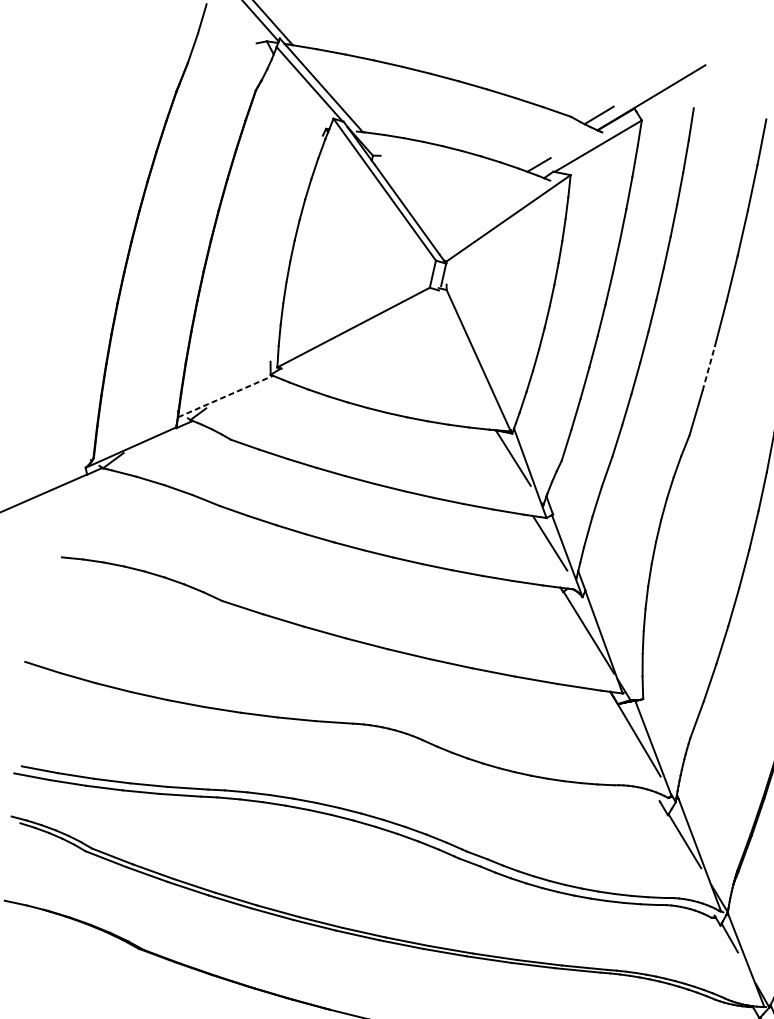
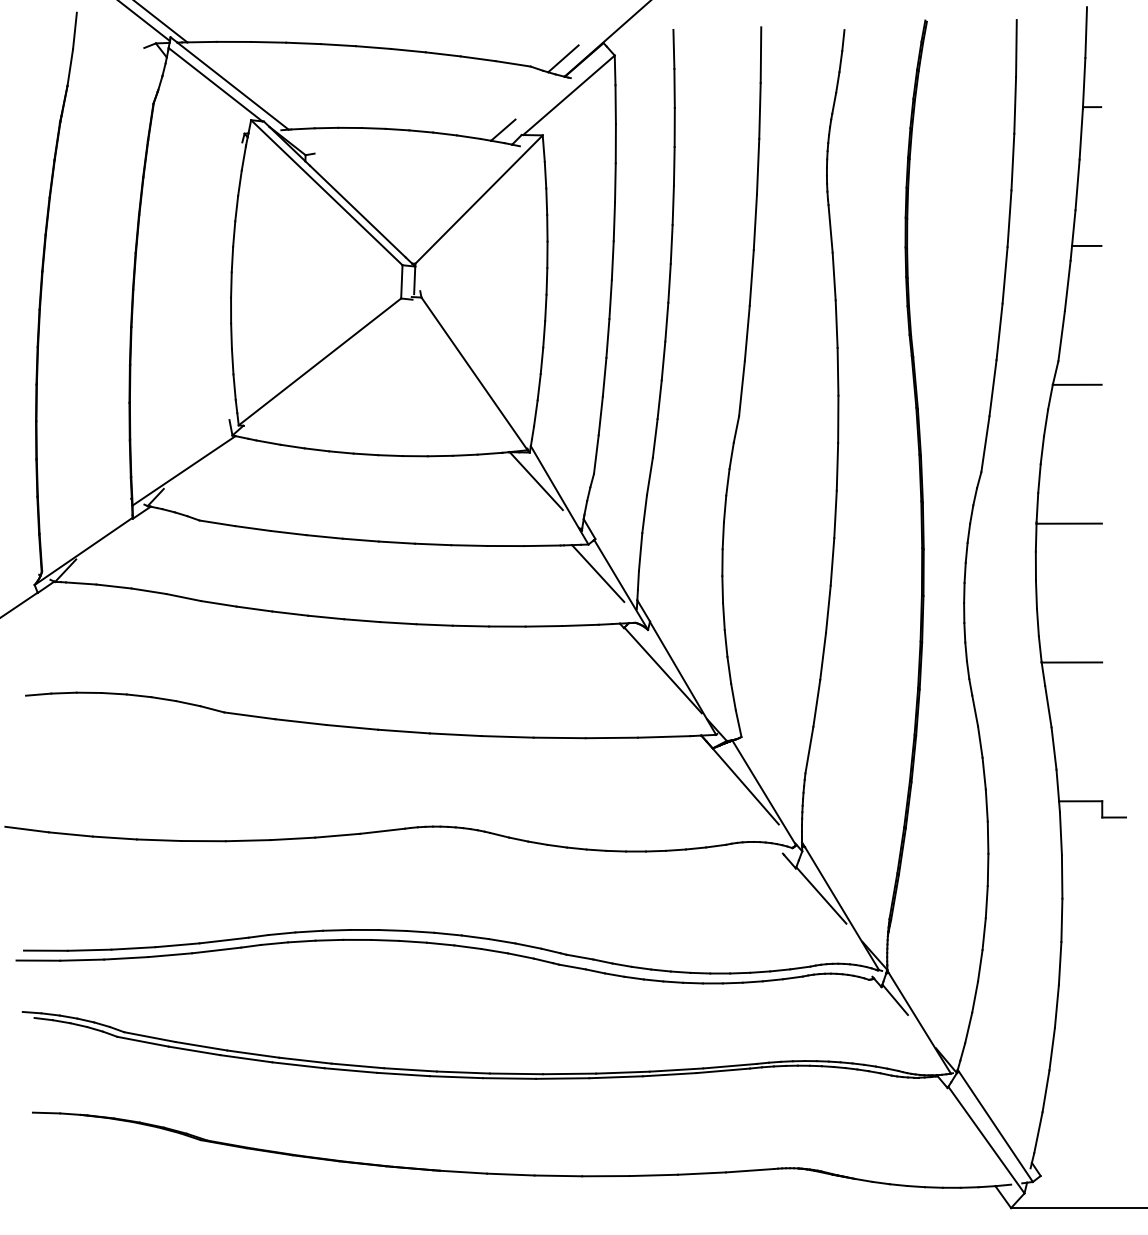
line: (708, 368) -> (747, 333), dashed -> solid
line: (226, 396) -> (184, 470), dashed -> solid

